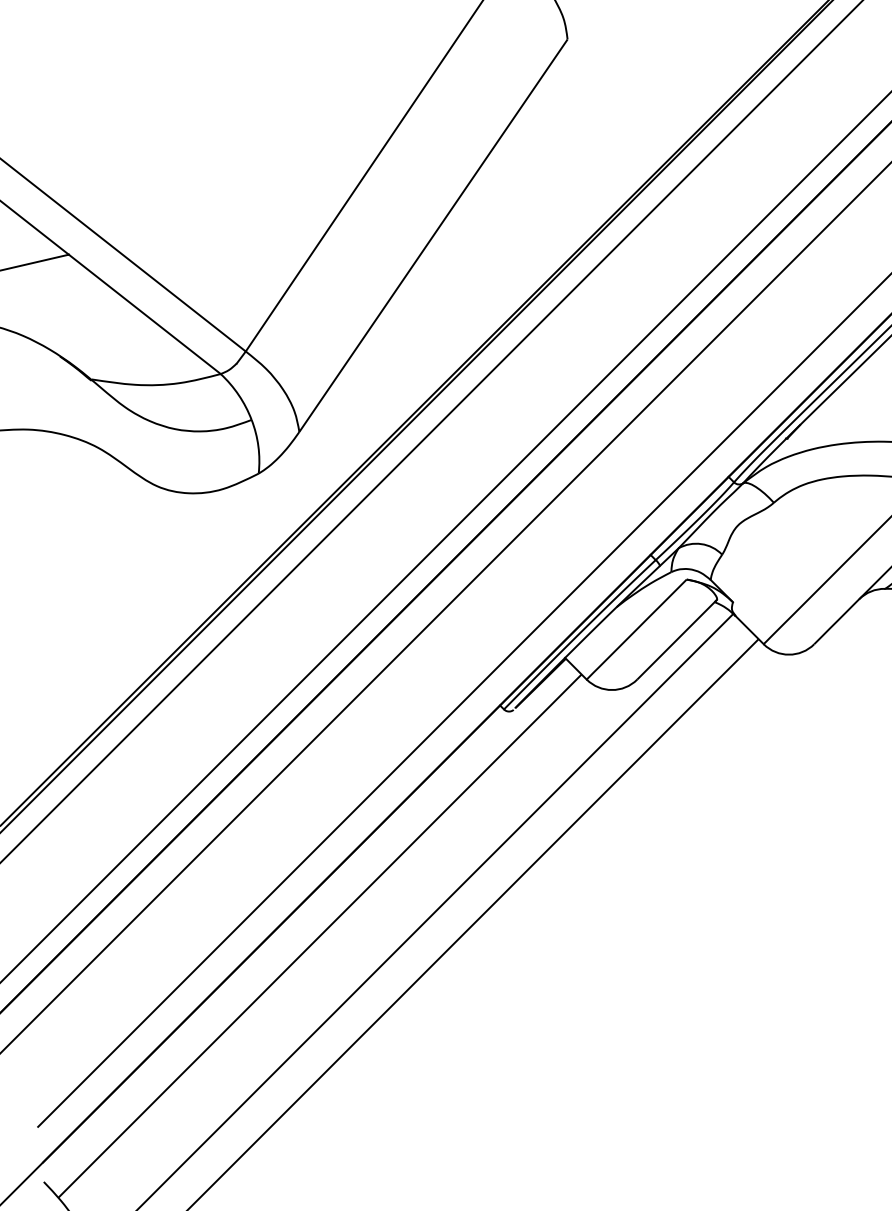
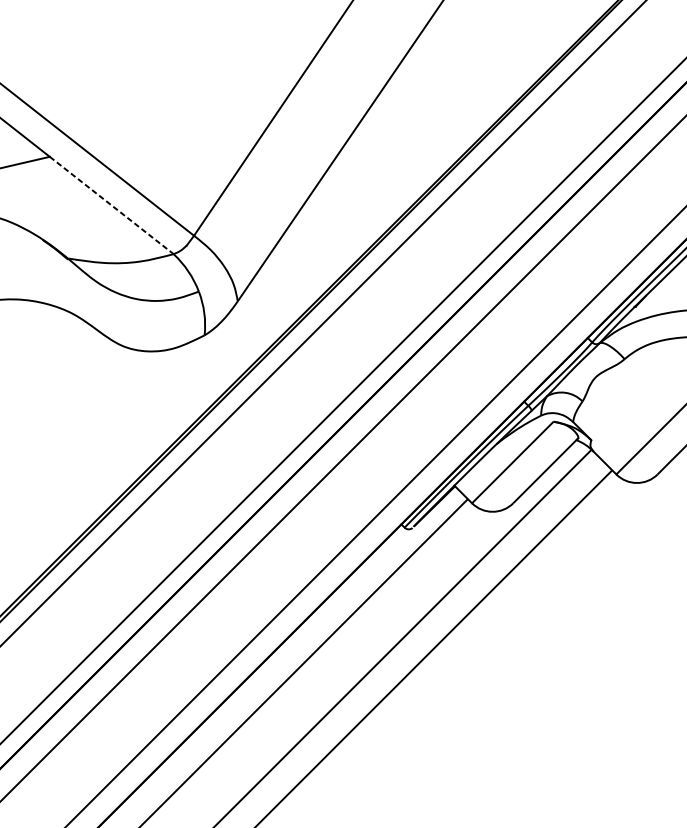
line: (144, 314) -> (111, 205), solid -> dashed

